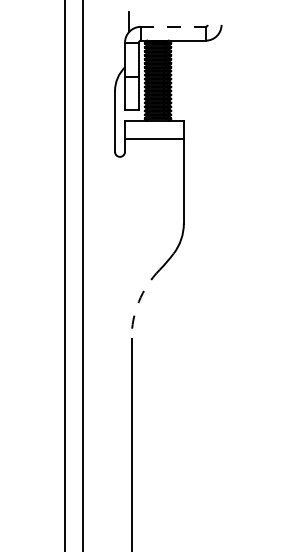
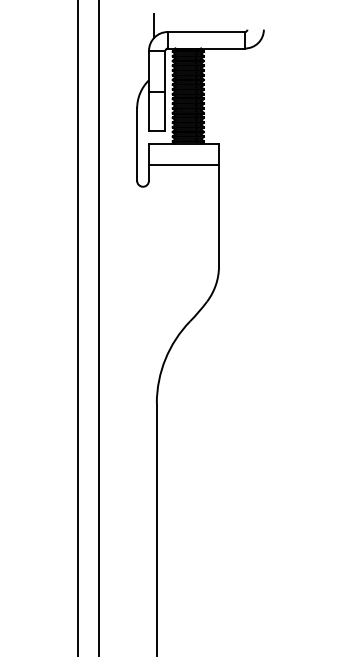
line: (173, 27) -> (206, 32), dashed -> solid
arc: (138, 302) -> (165, 359), dashed -> solid

